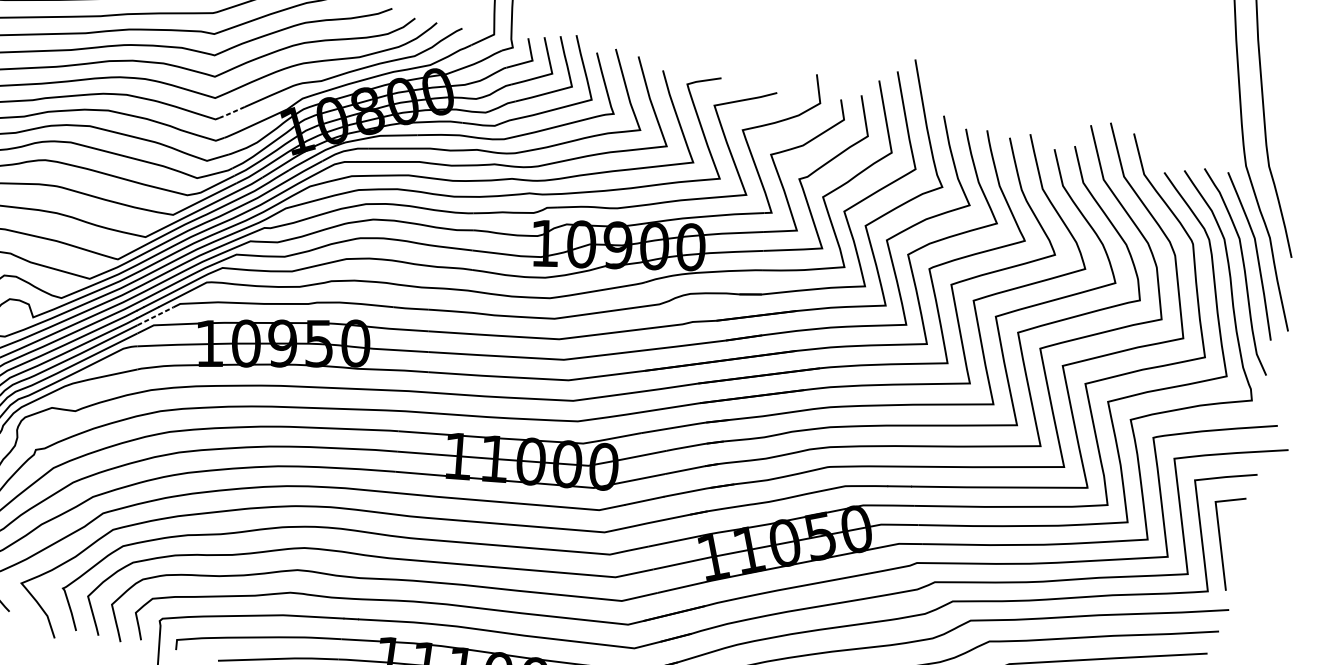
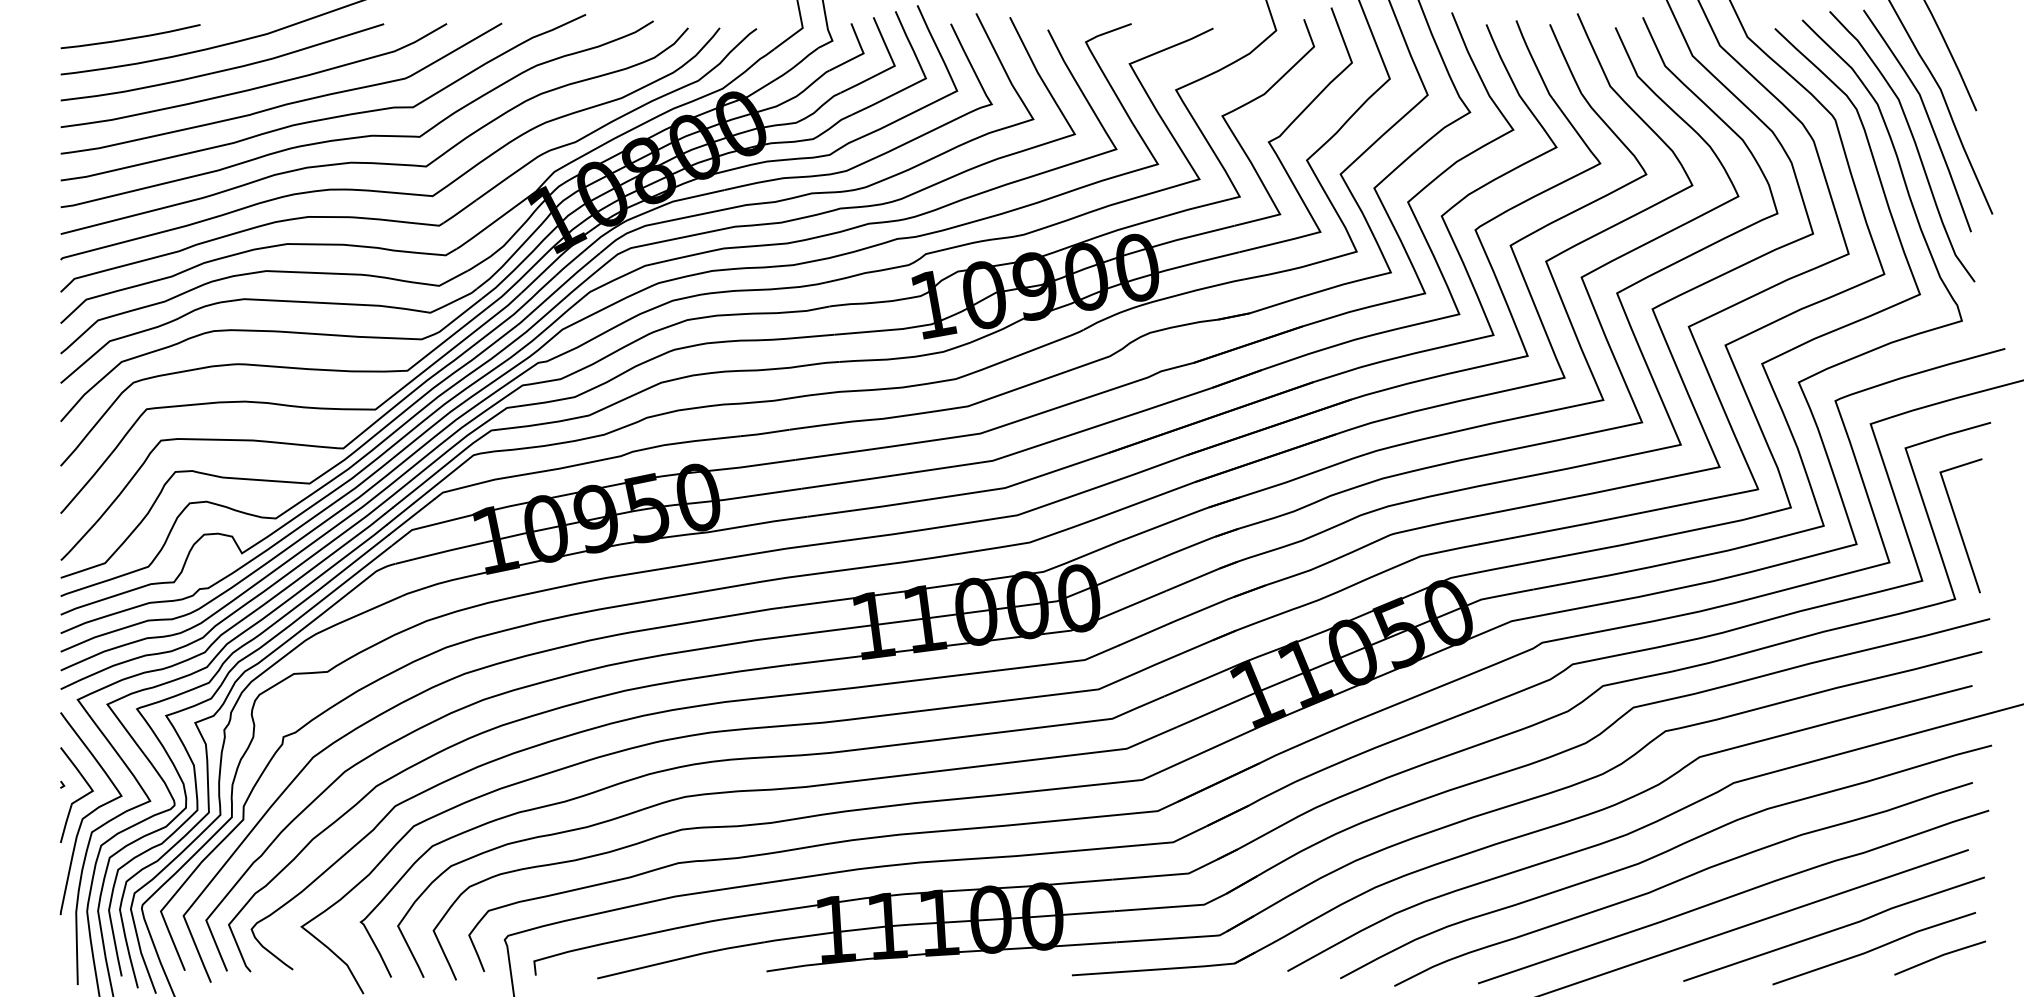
line: (231, 113) -> (459, 212), dashed -> solid
line: (156, 316) -> (412, 516), dashed -> solid

